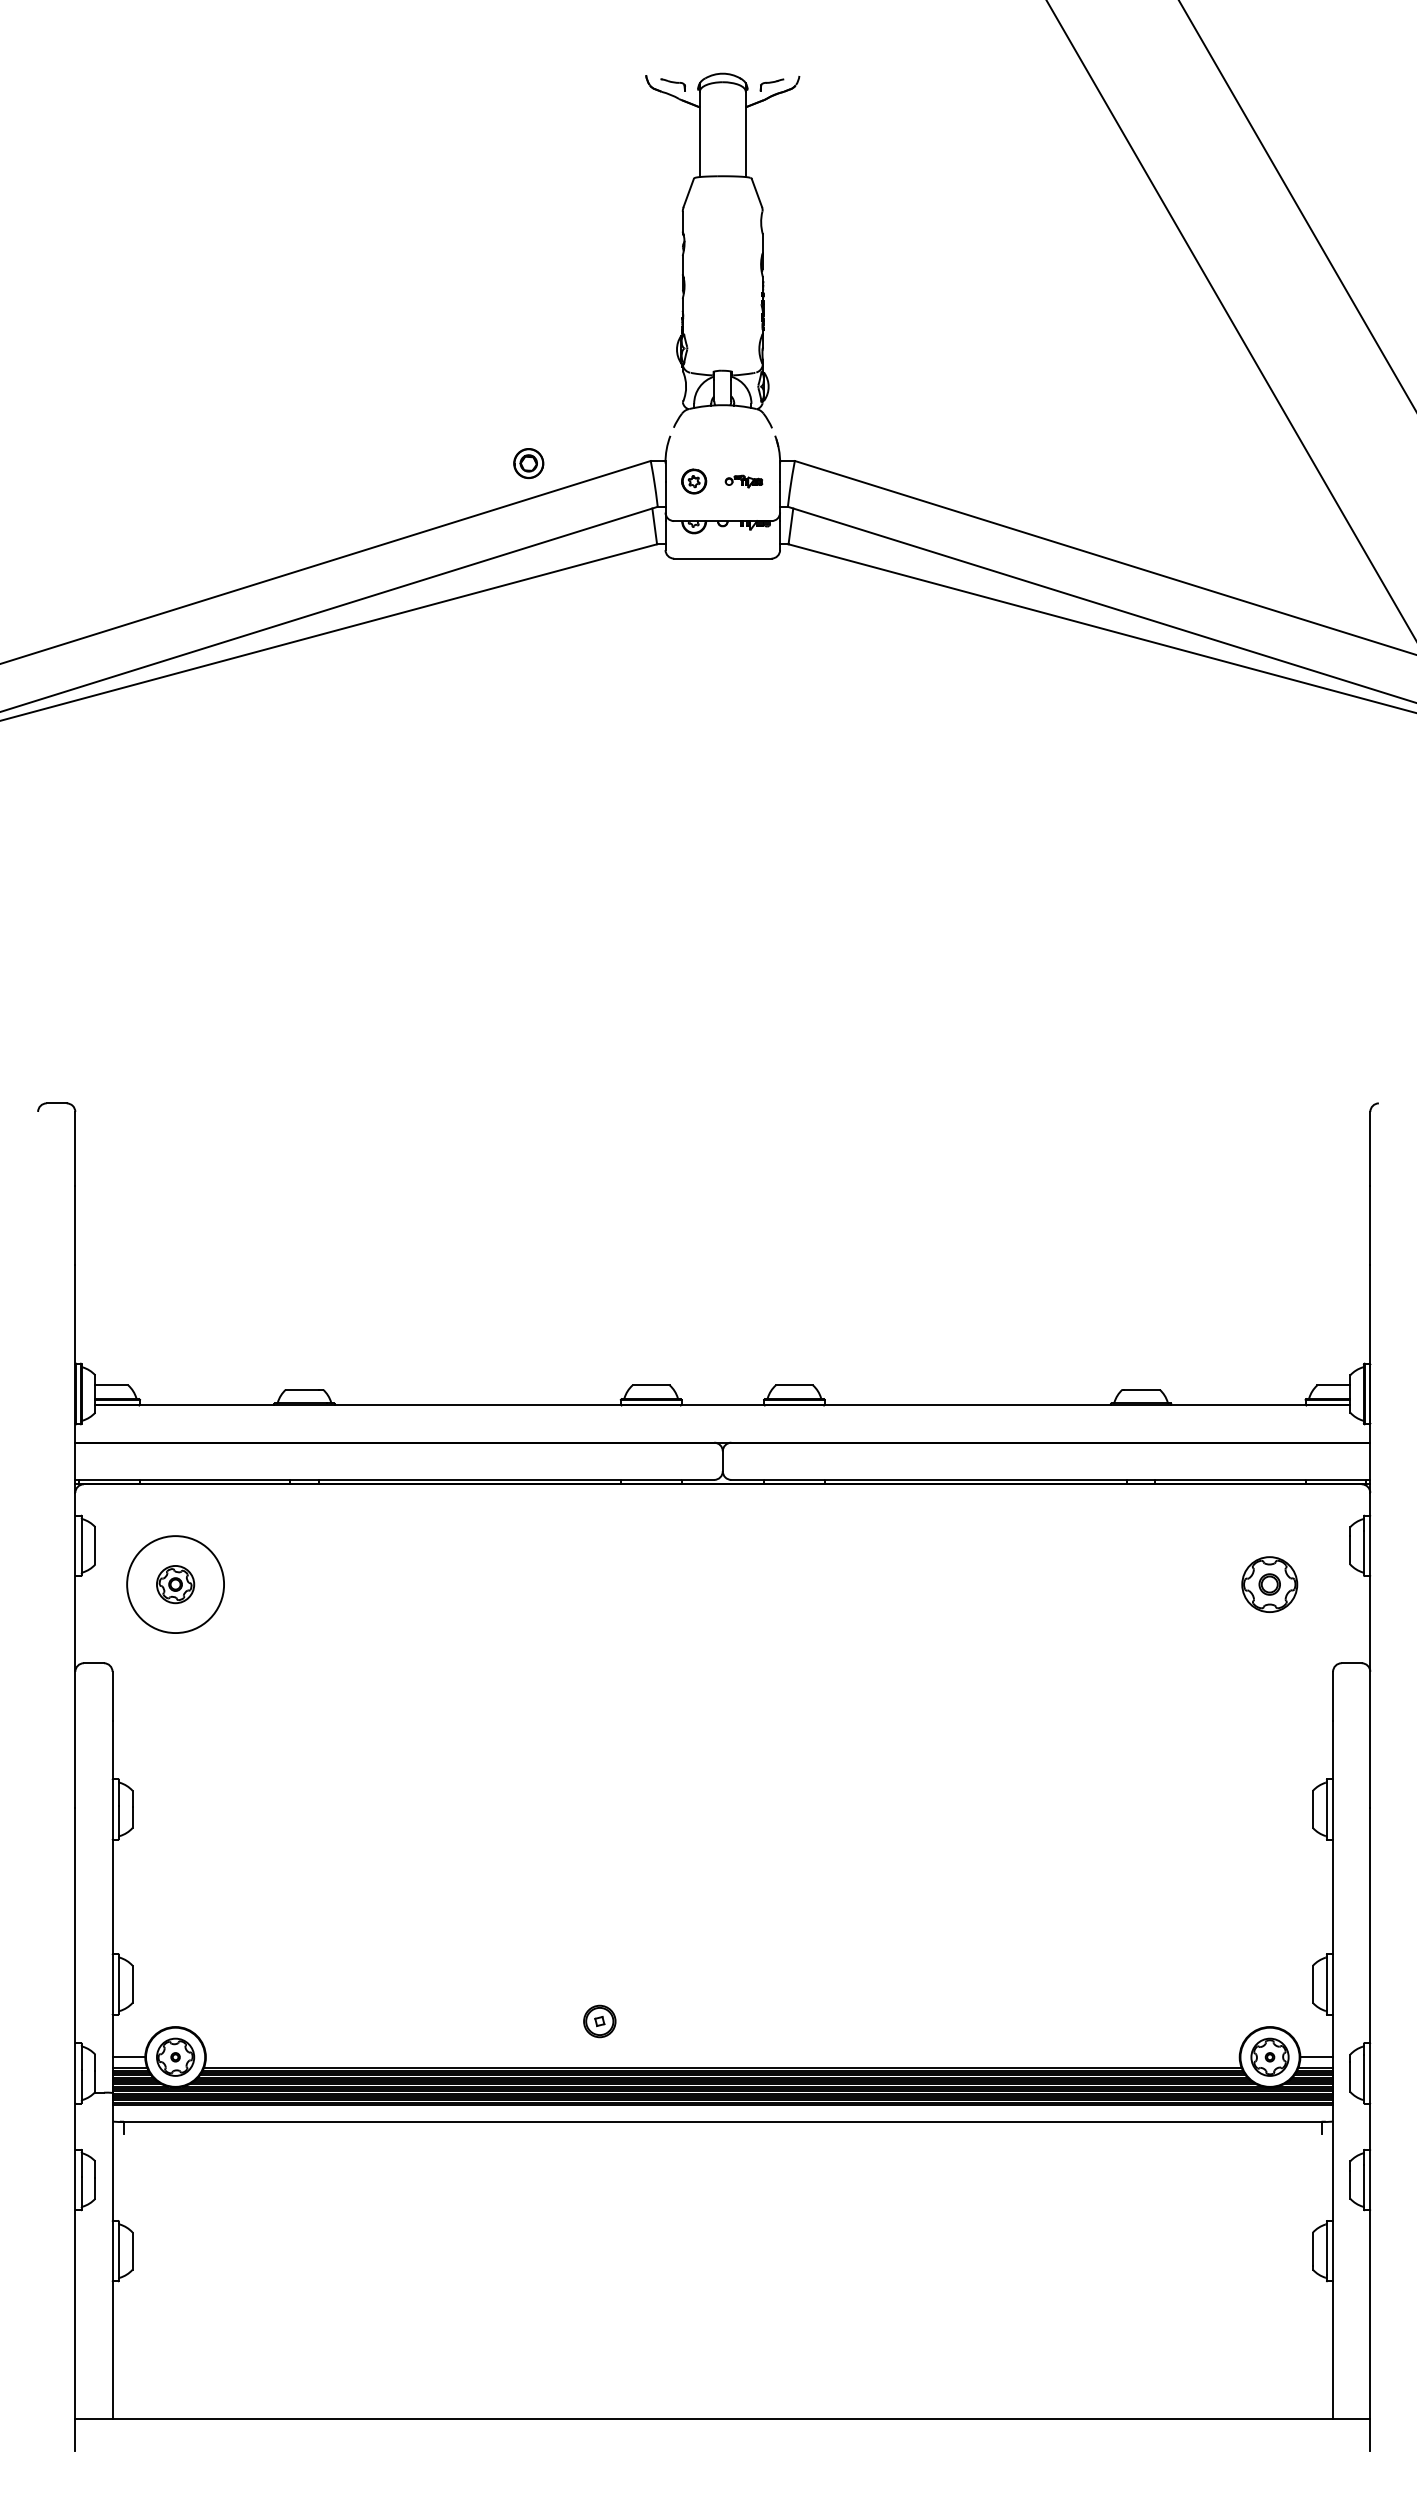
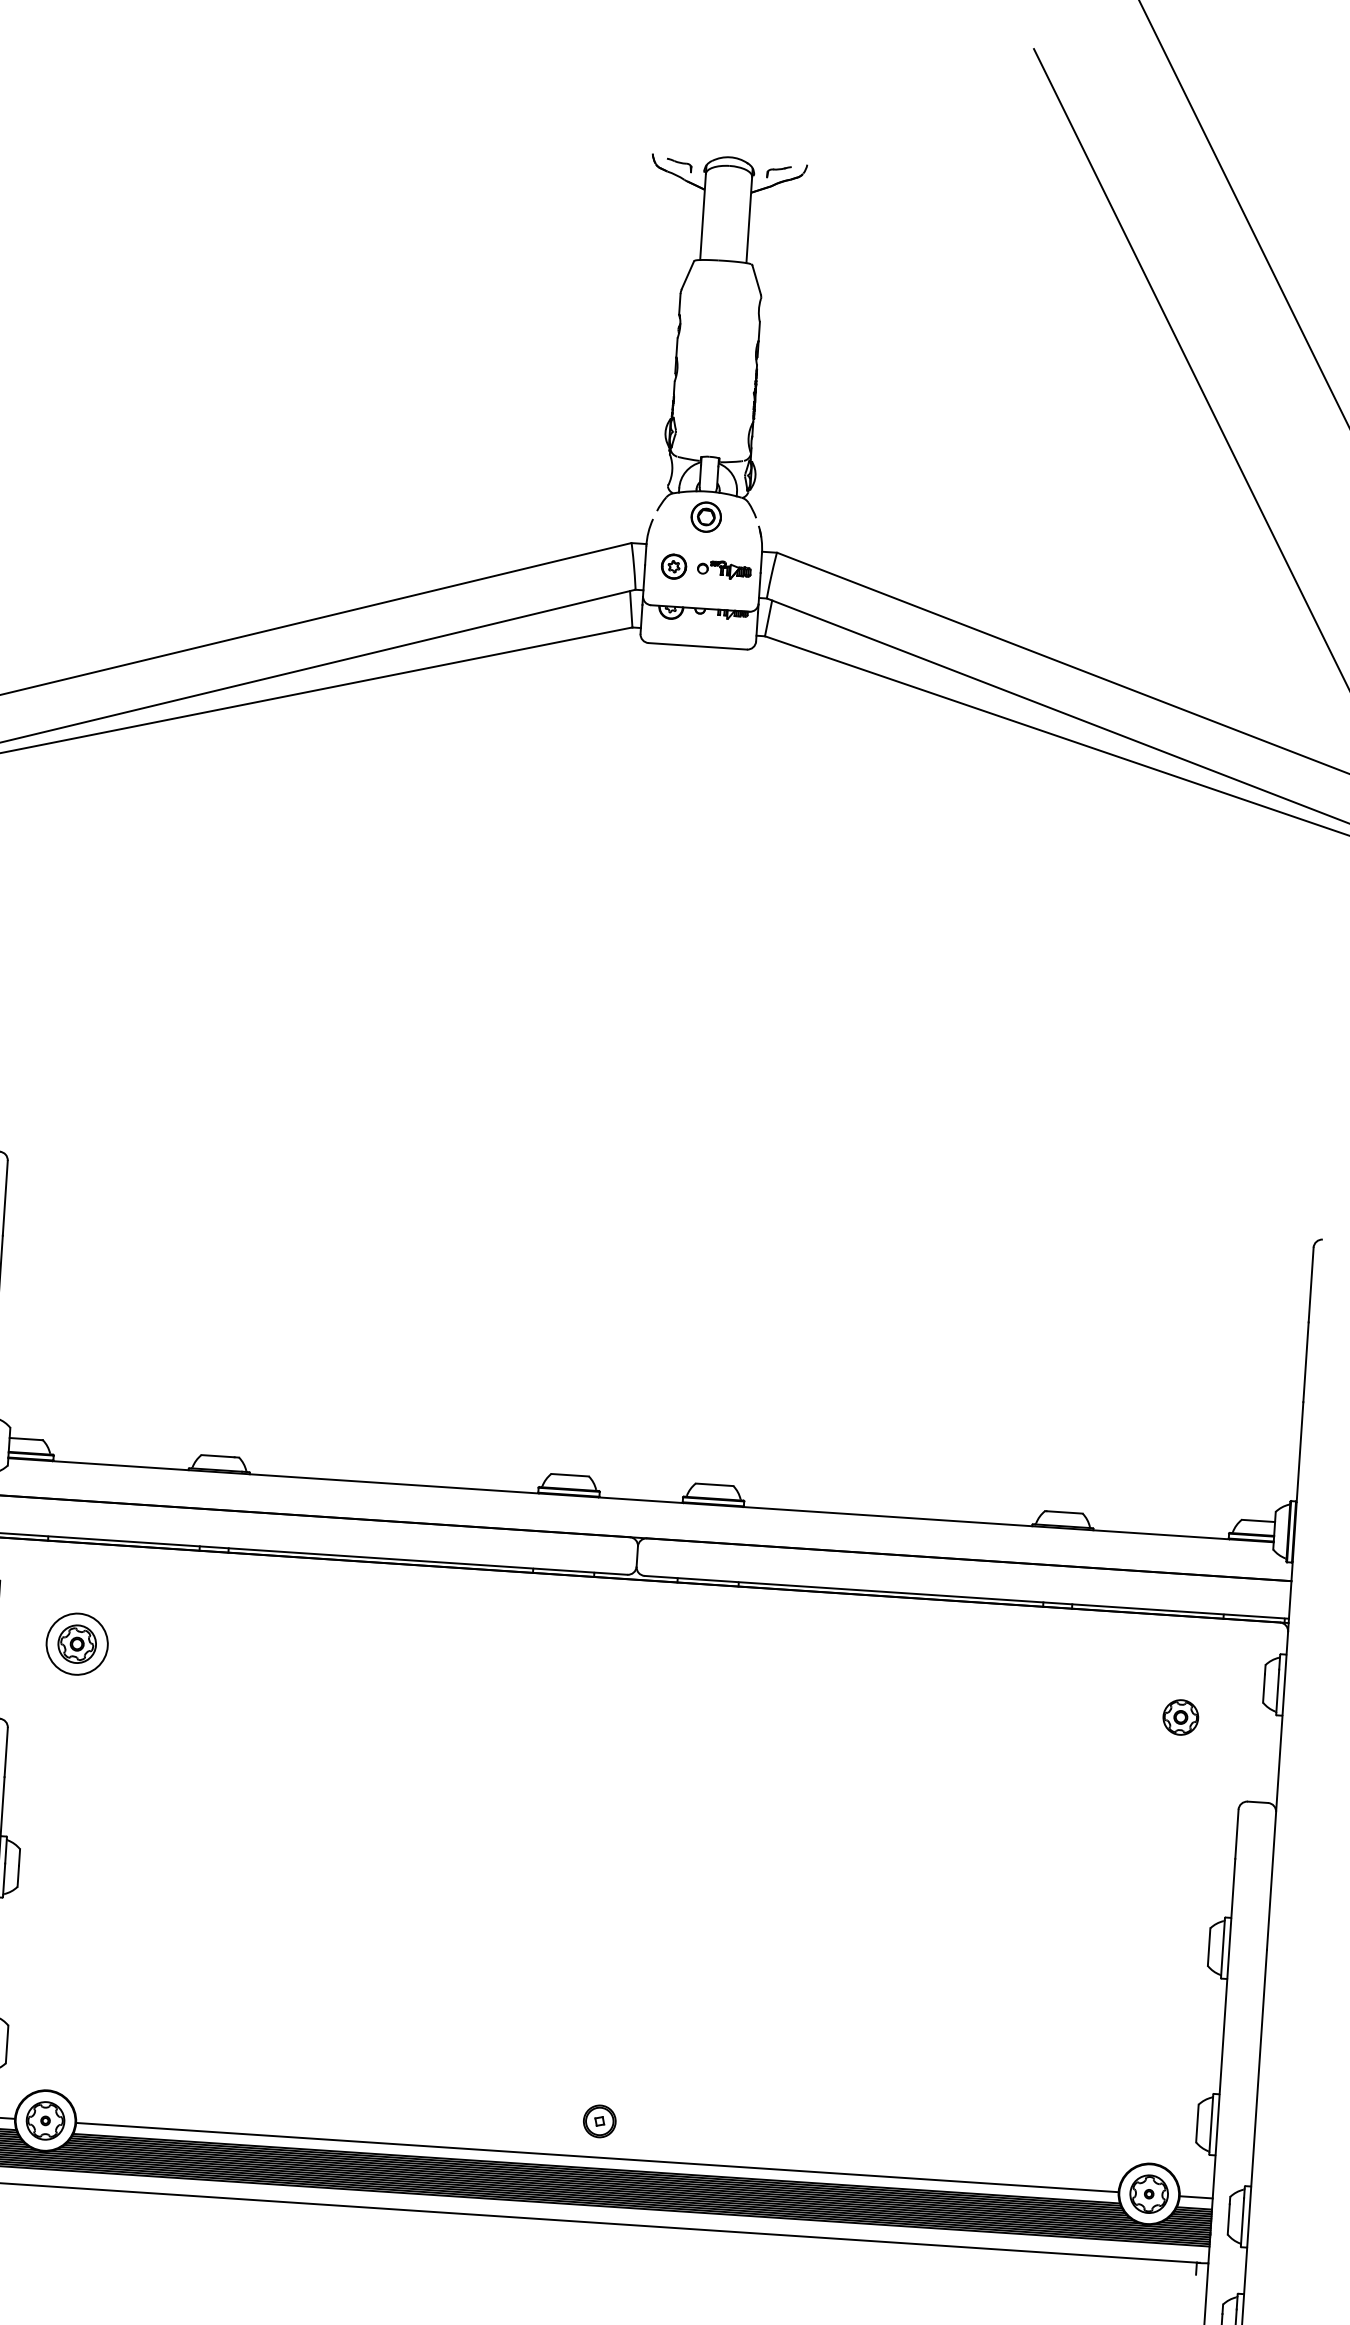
part: (528, 463) -> (706, 517), moved
part: (743, 481) -> (723, 569), size x1.43
circle: (175, 1584) -> (77, 1644), size x0.62
part: (1270, 1584) -> (1181, 1717), size x0.62
part: (599, 2021) -> (599, 2121), moved
line: (722, 2057) -> (597, 2157), added

